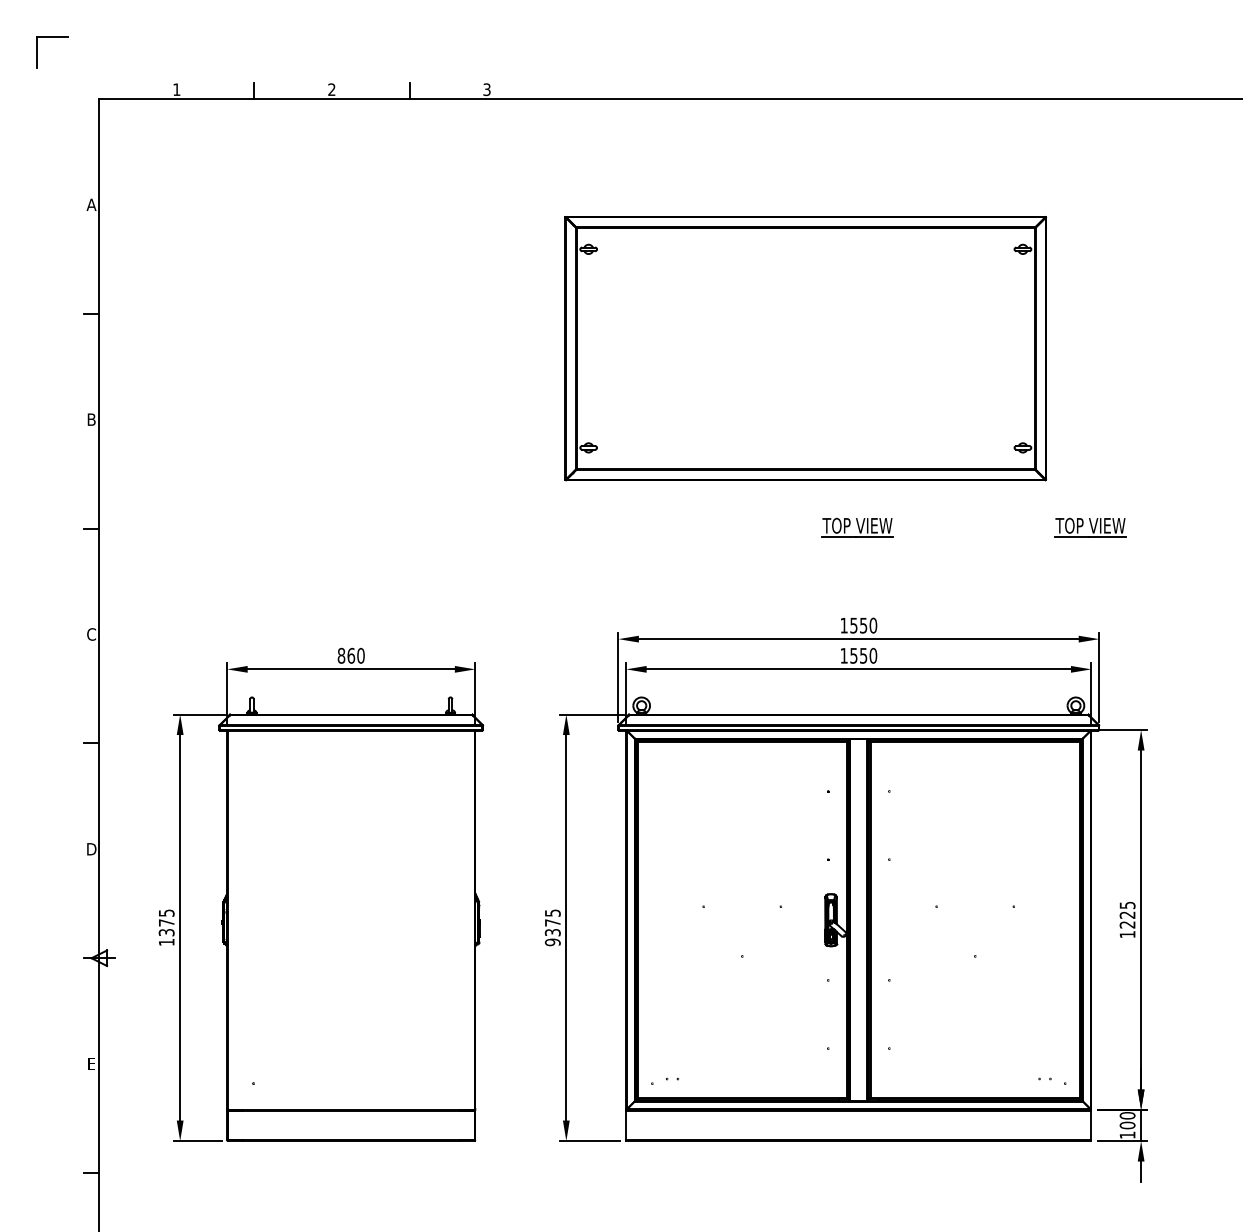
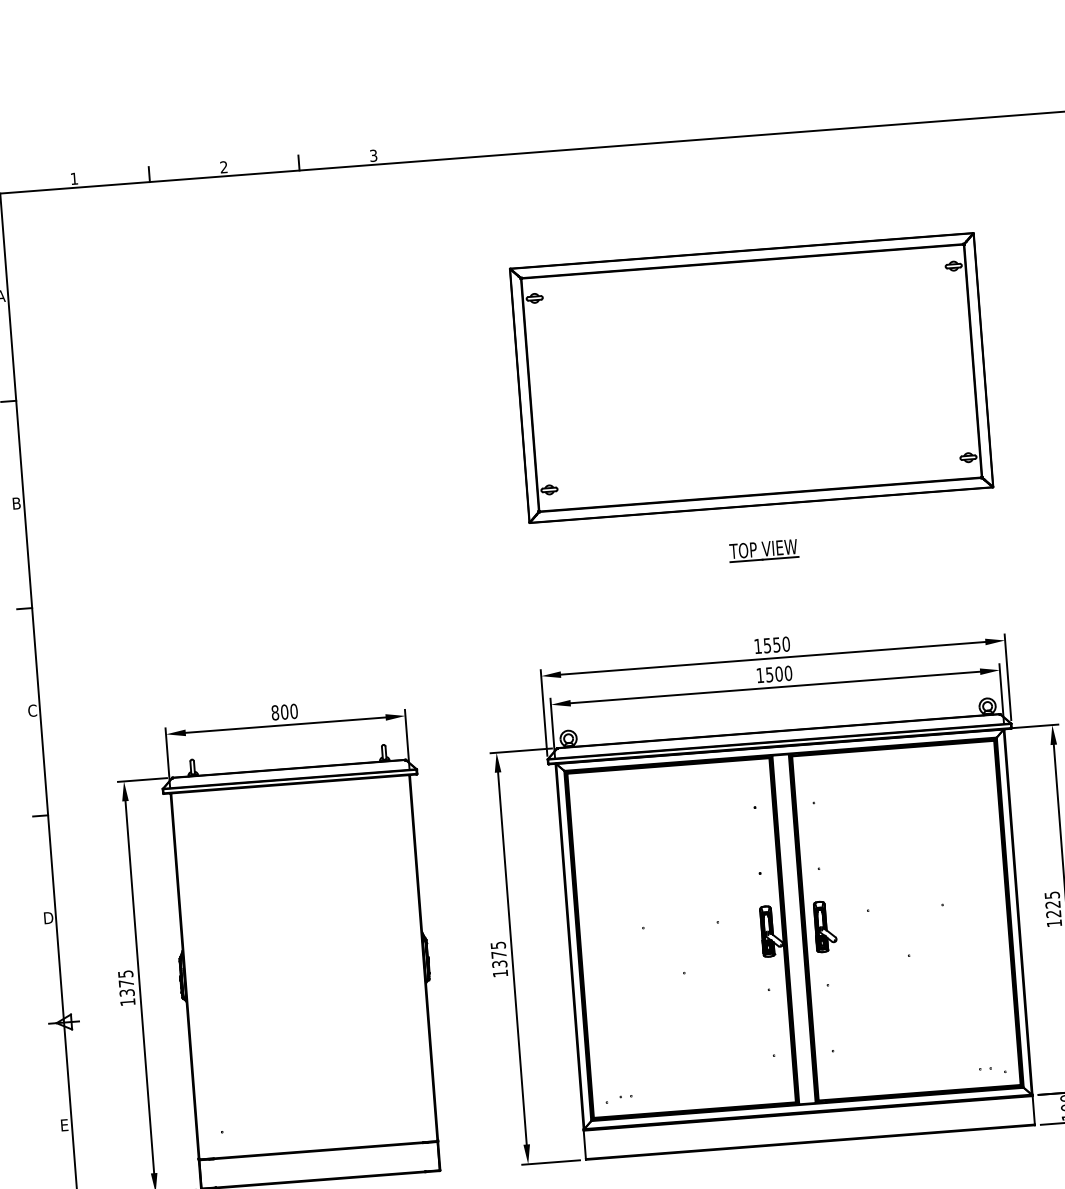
part: (805, 348) -> (751, 377), moved
part: (1090, 527) -> (988, 533), removed
text: (351, 655) -> (284, 711), 860 -> 800
text: (863, 655) -> (778, 673), 1550 -> 1500
part: (891, 919) -> (825, 926), added
text: (552, 942) -> (500, 973), 9375 -> 1375

